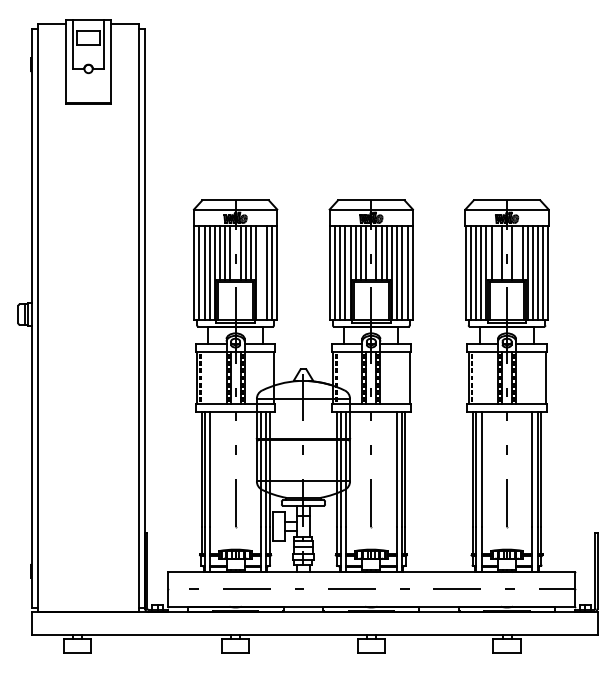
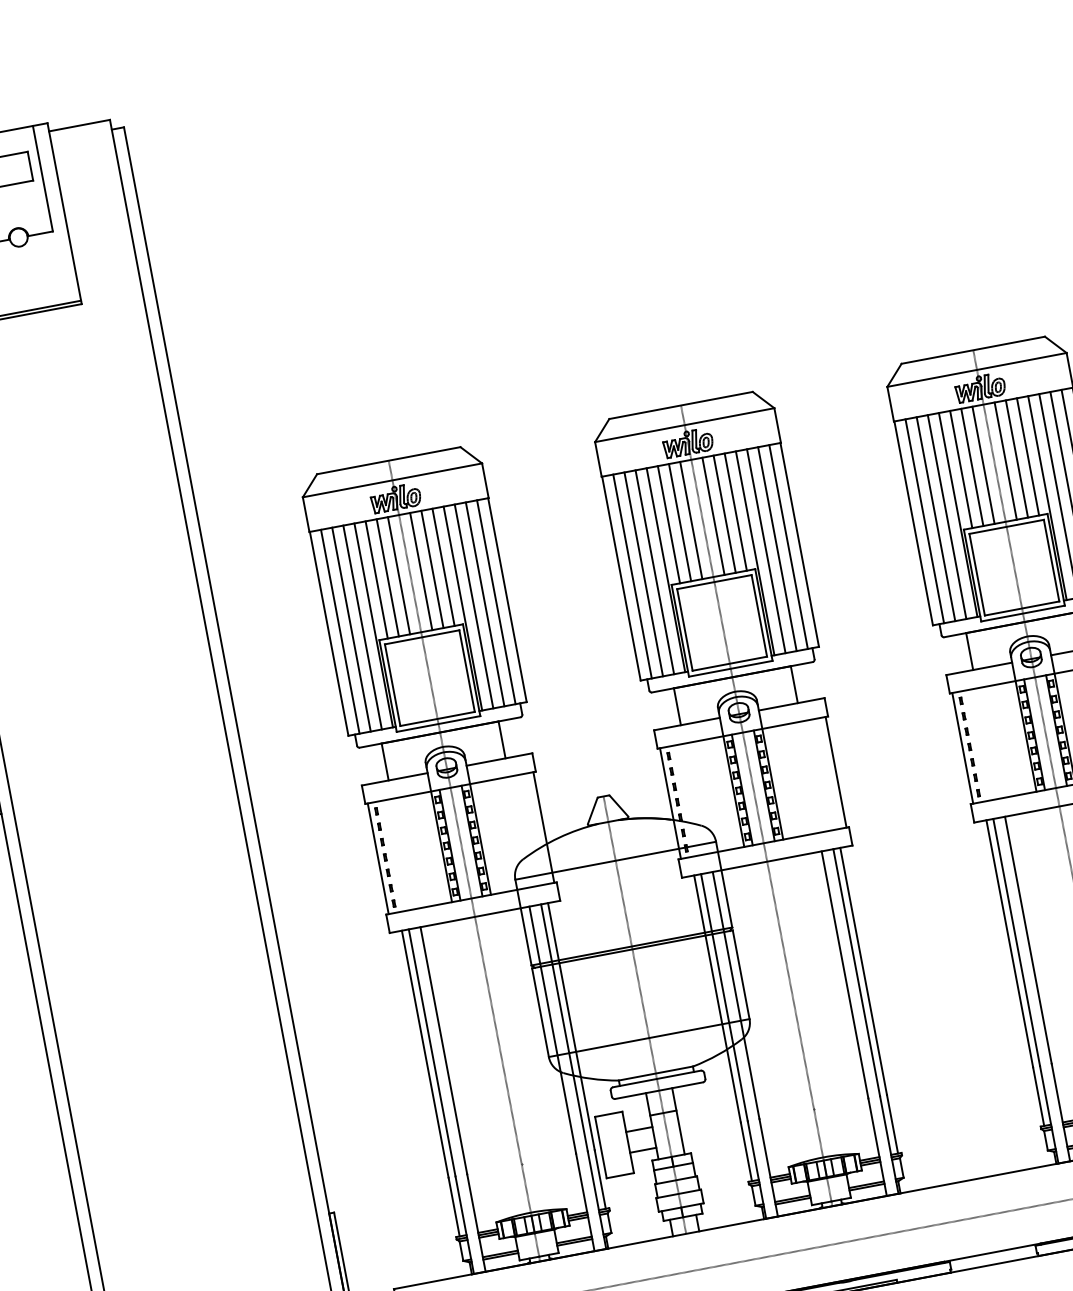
line: (496, 252) -> (971, 466), added
line: (517, 252) -> (1016, 458), added
line: (261, 272) -> (473, 605), added

